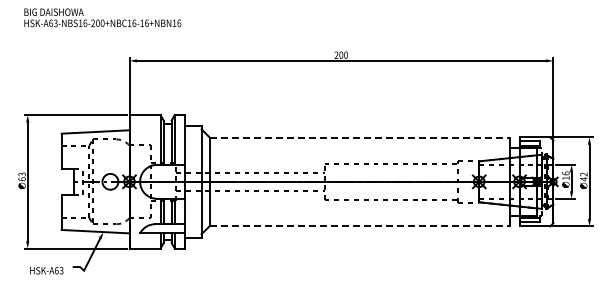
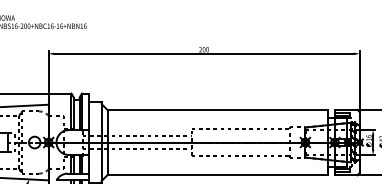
line: (360, 137) -> (218, 110), dashed -> solid
line: (360, 225) -> (218, 174), dashed -> solid

